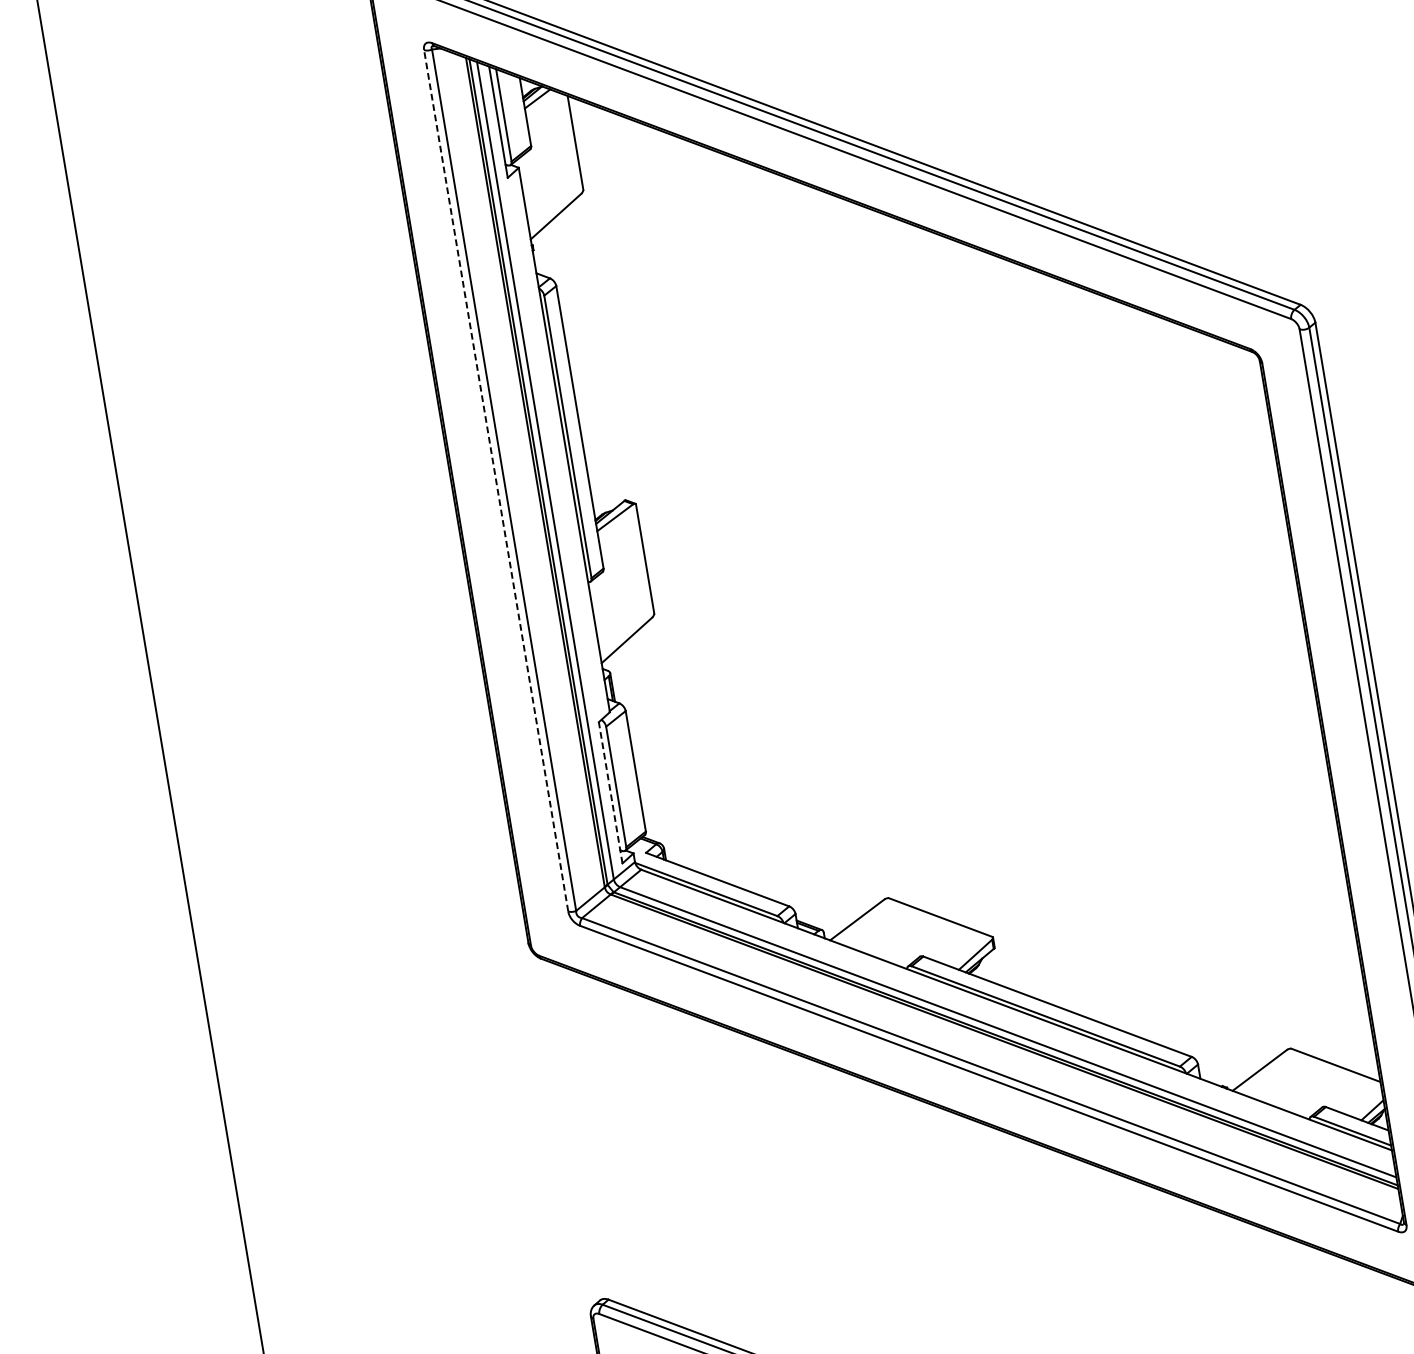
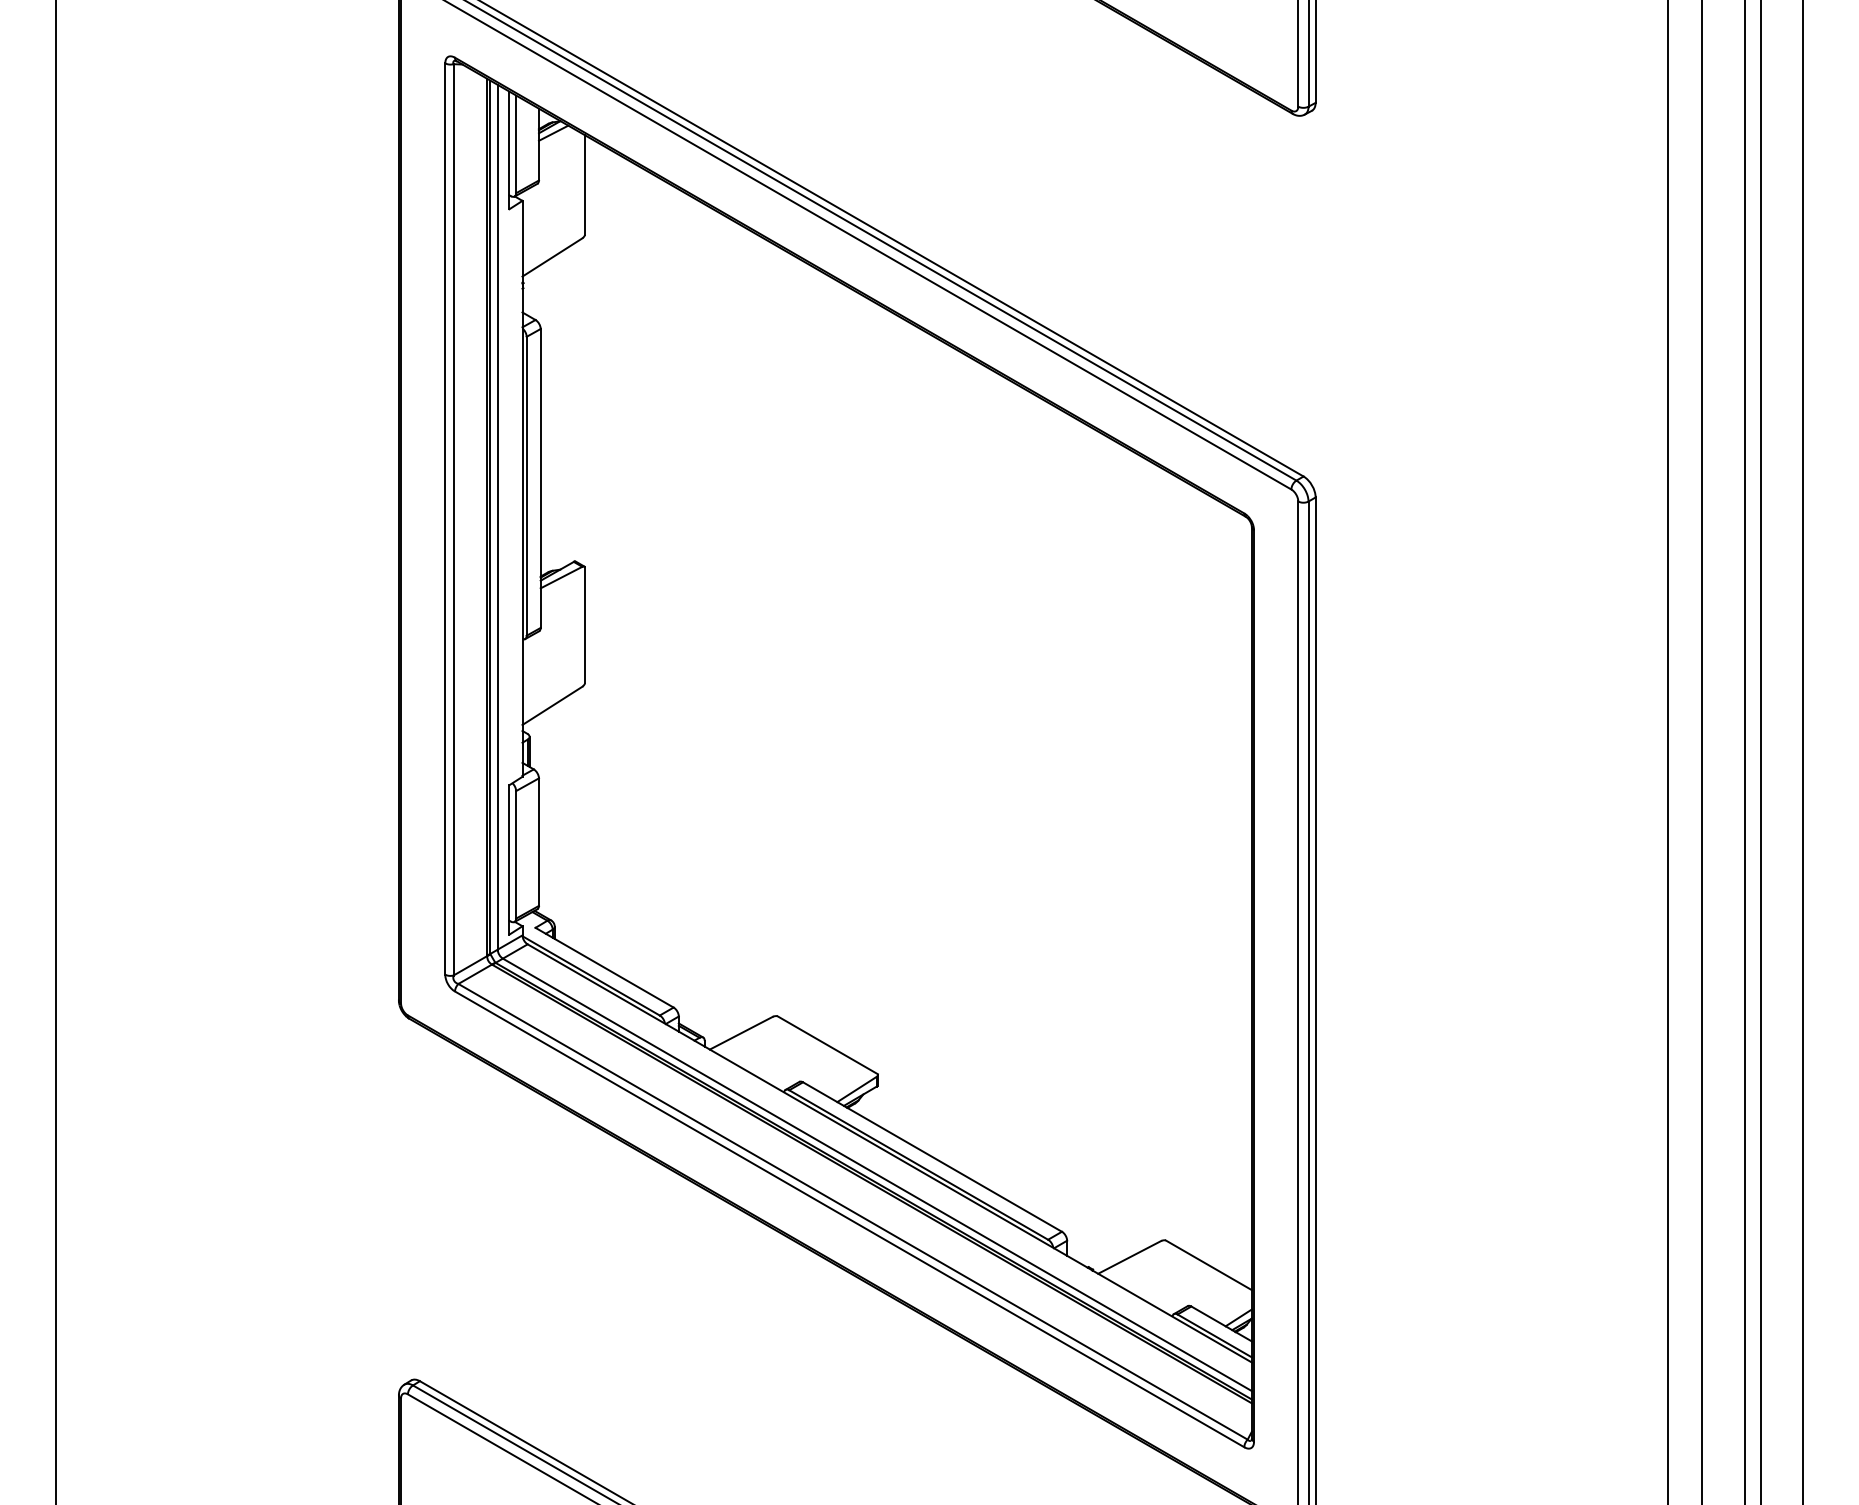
line: (496, 481) -> (445, 519), dashed -> solid
line: (610, 792) -> (509, 859), dashed -> solid

